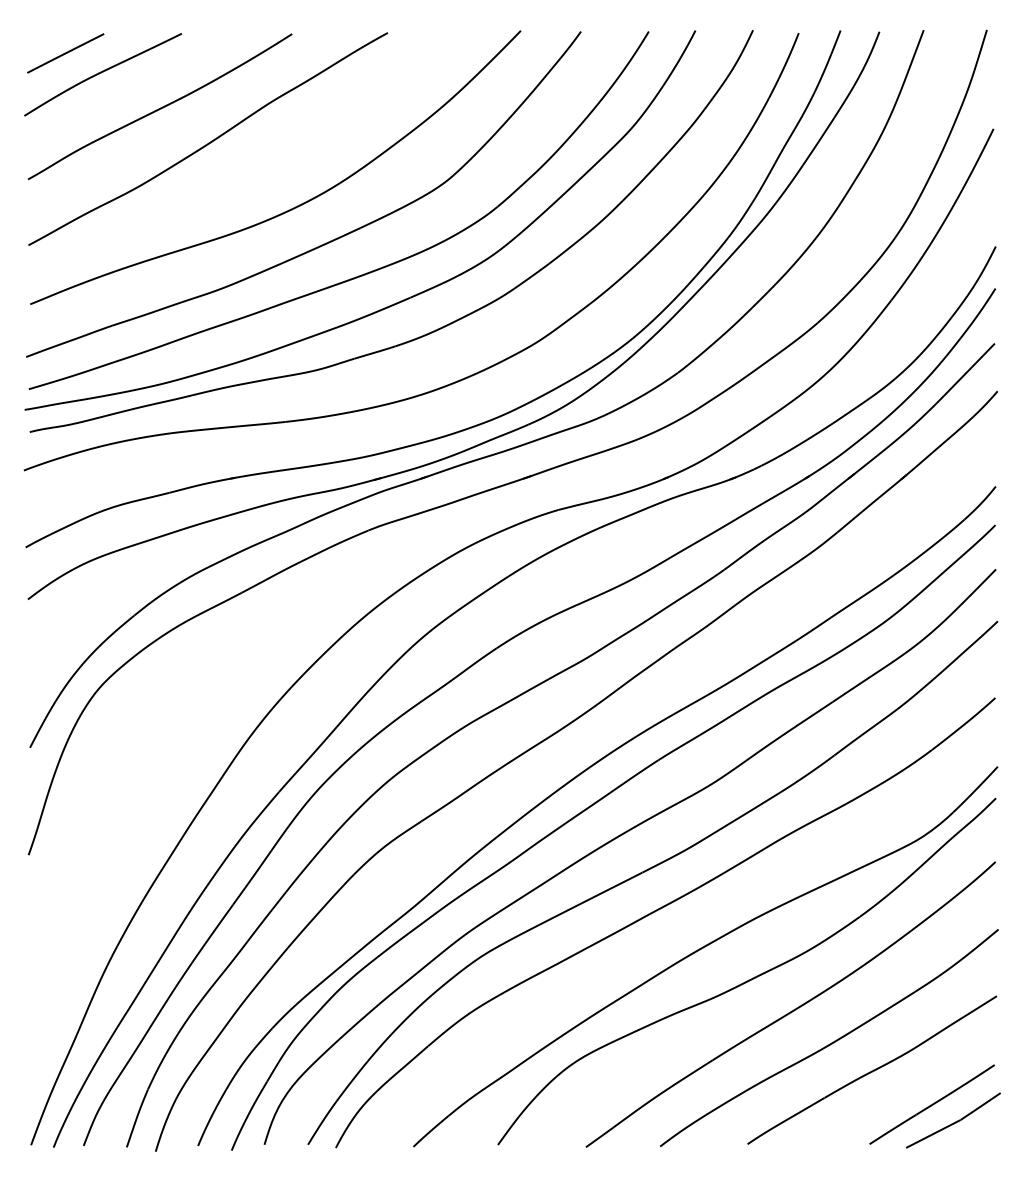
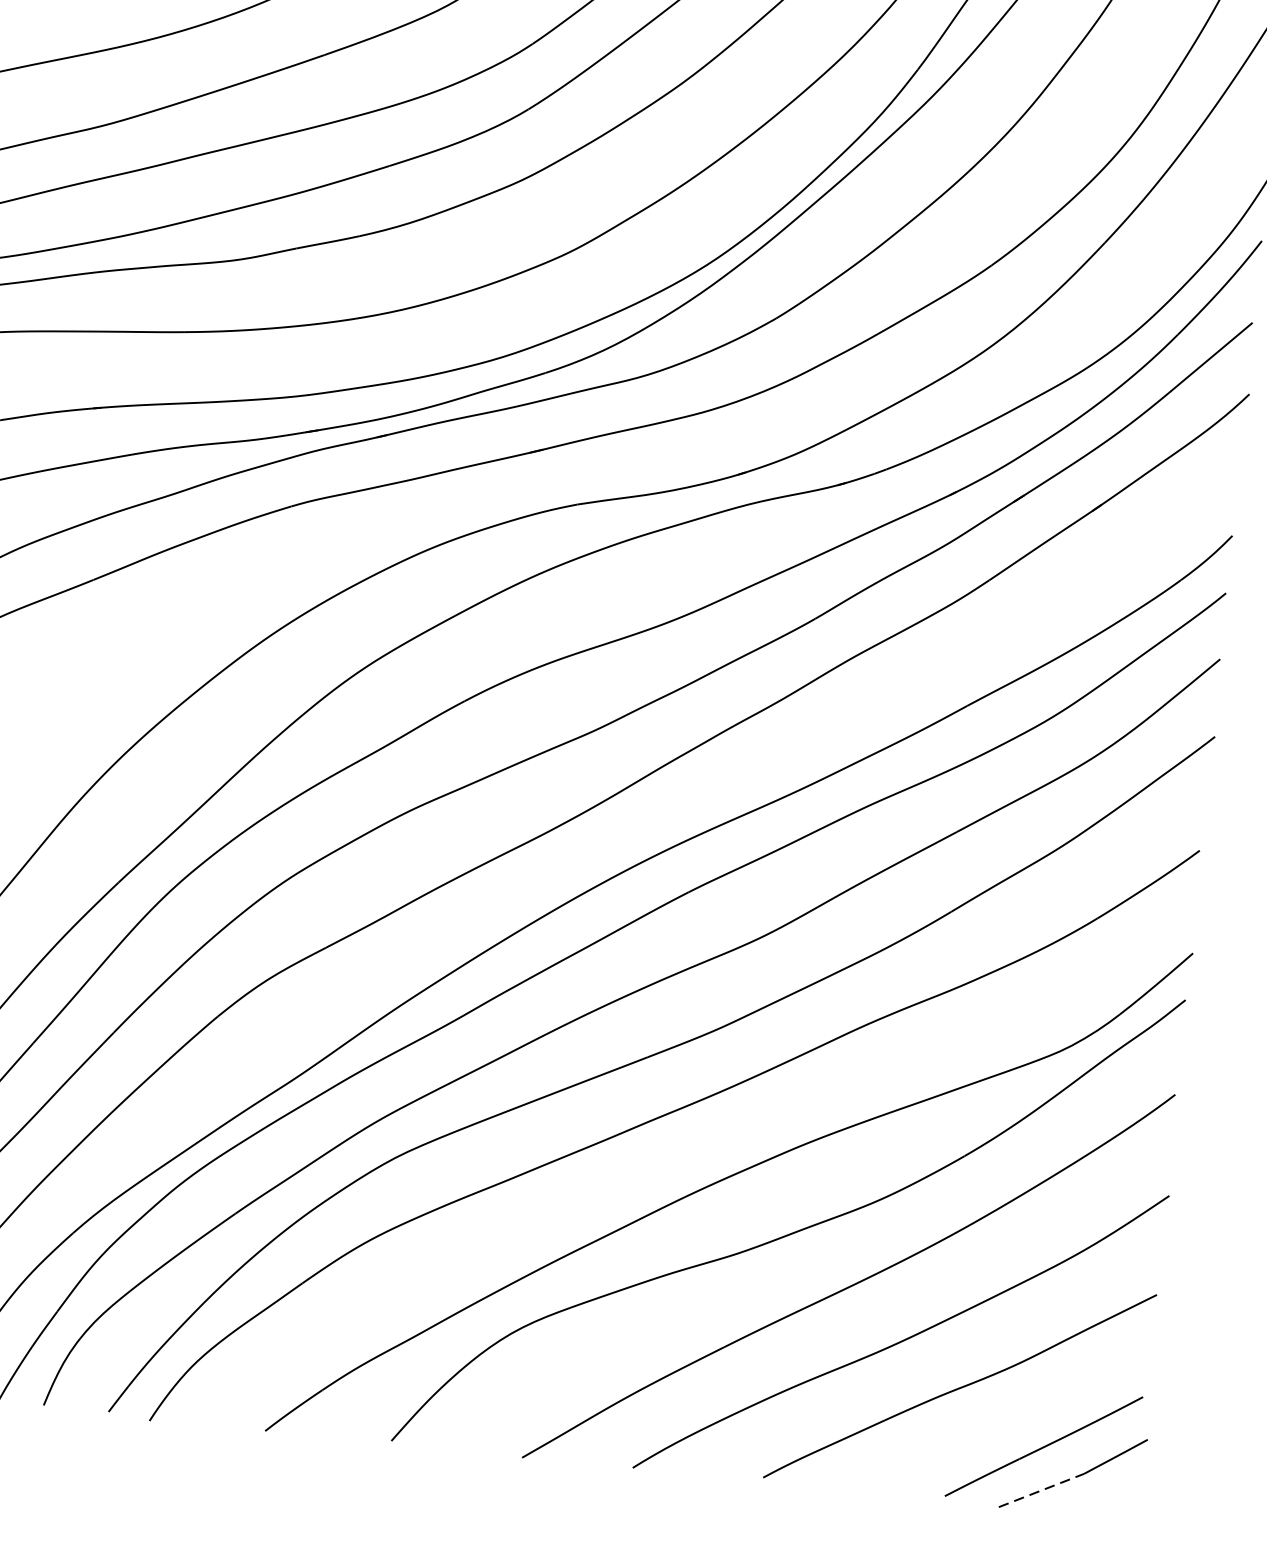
line: (933, 1133) -> (1041, 1489), solid -> dashed

